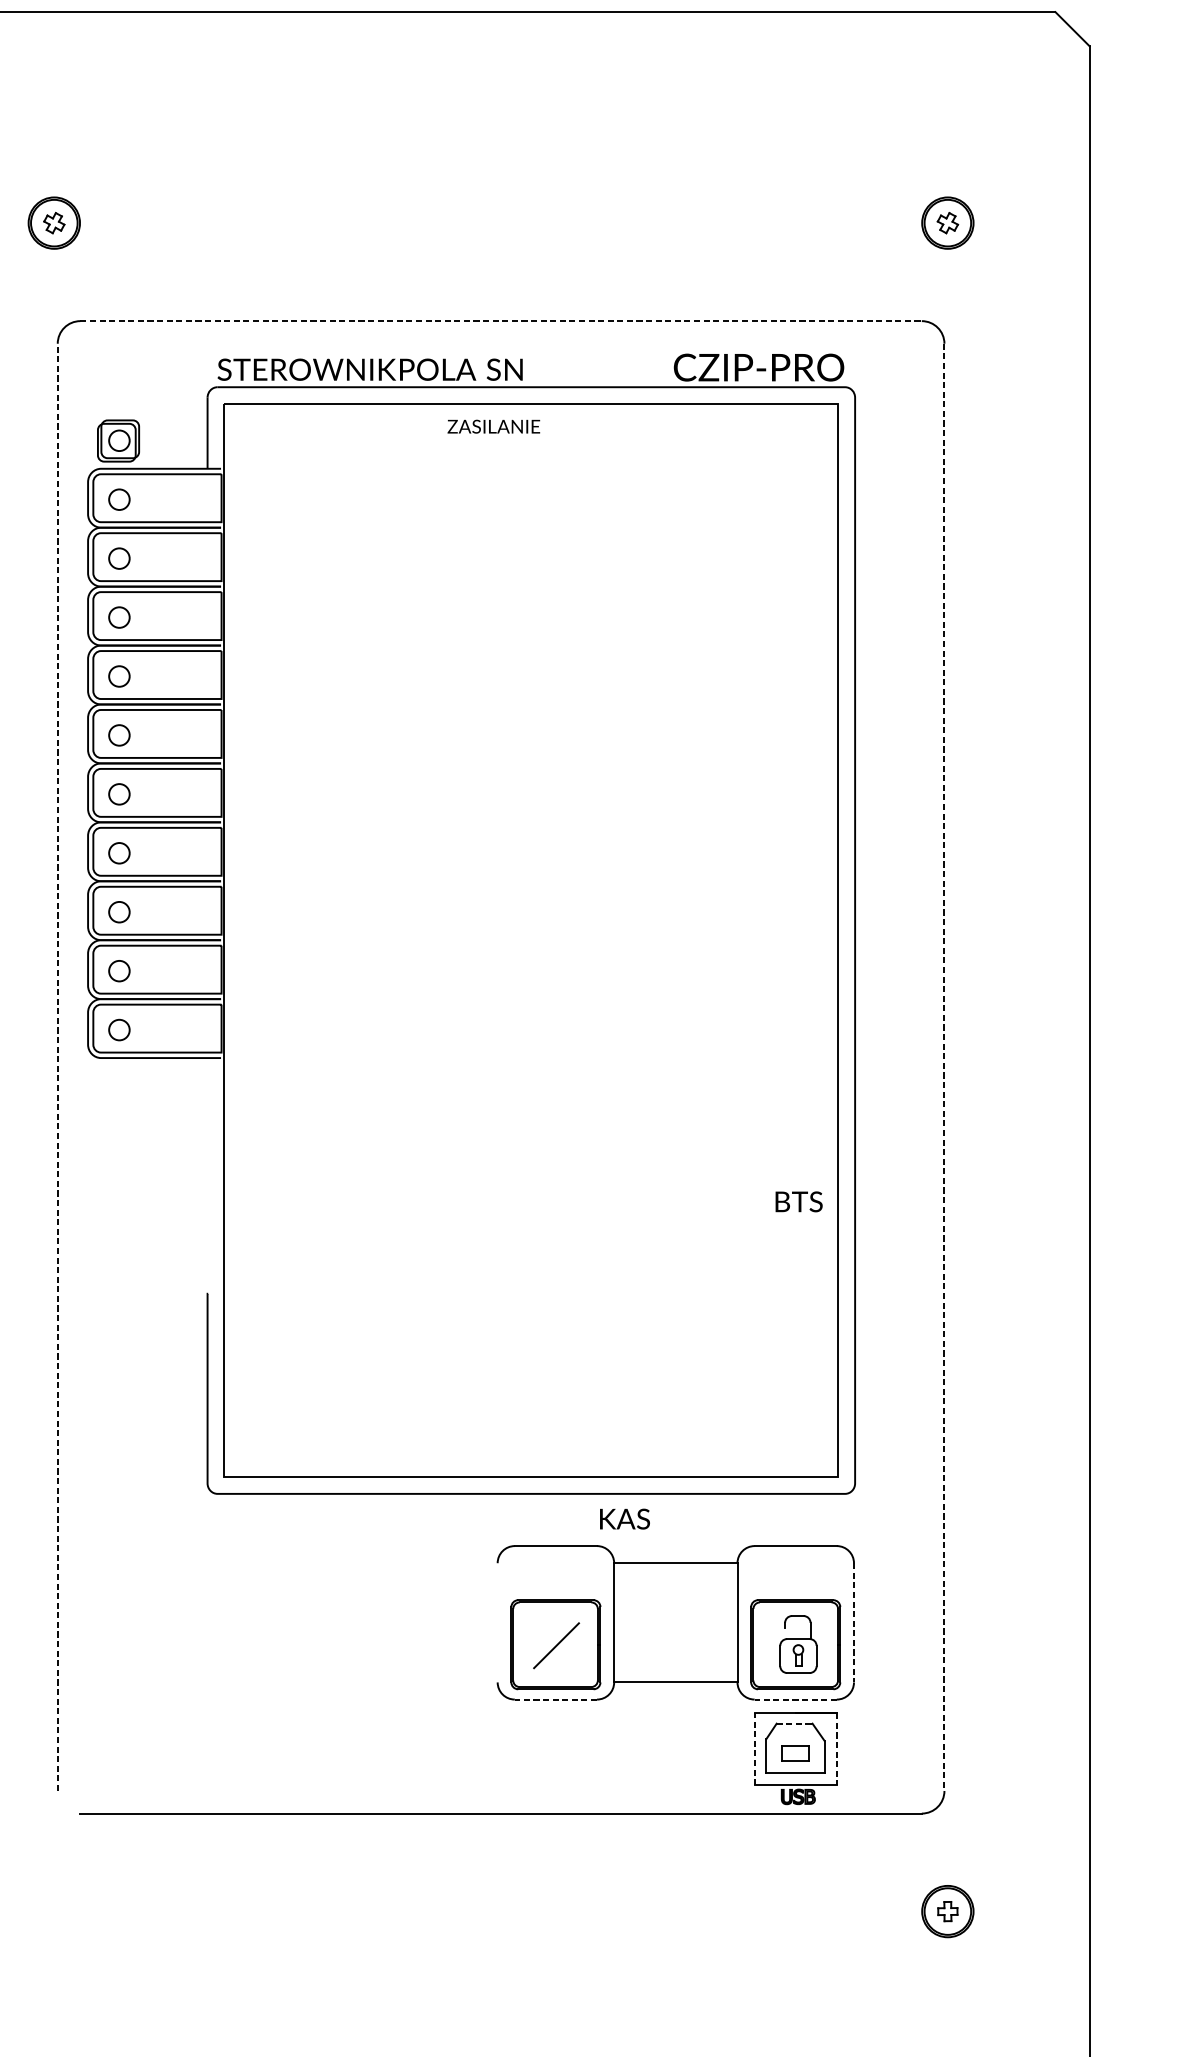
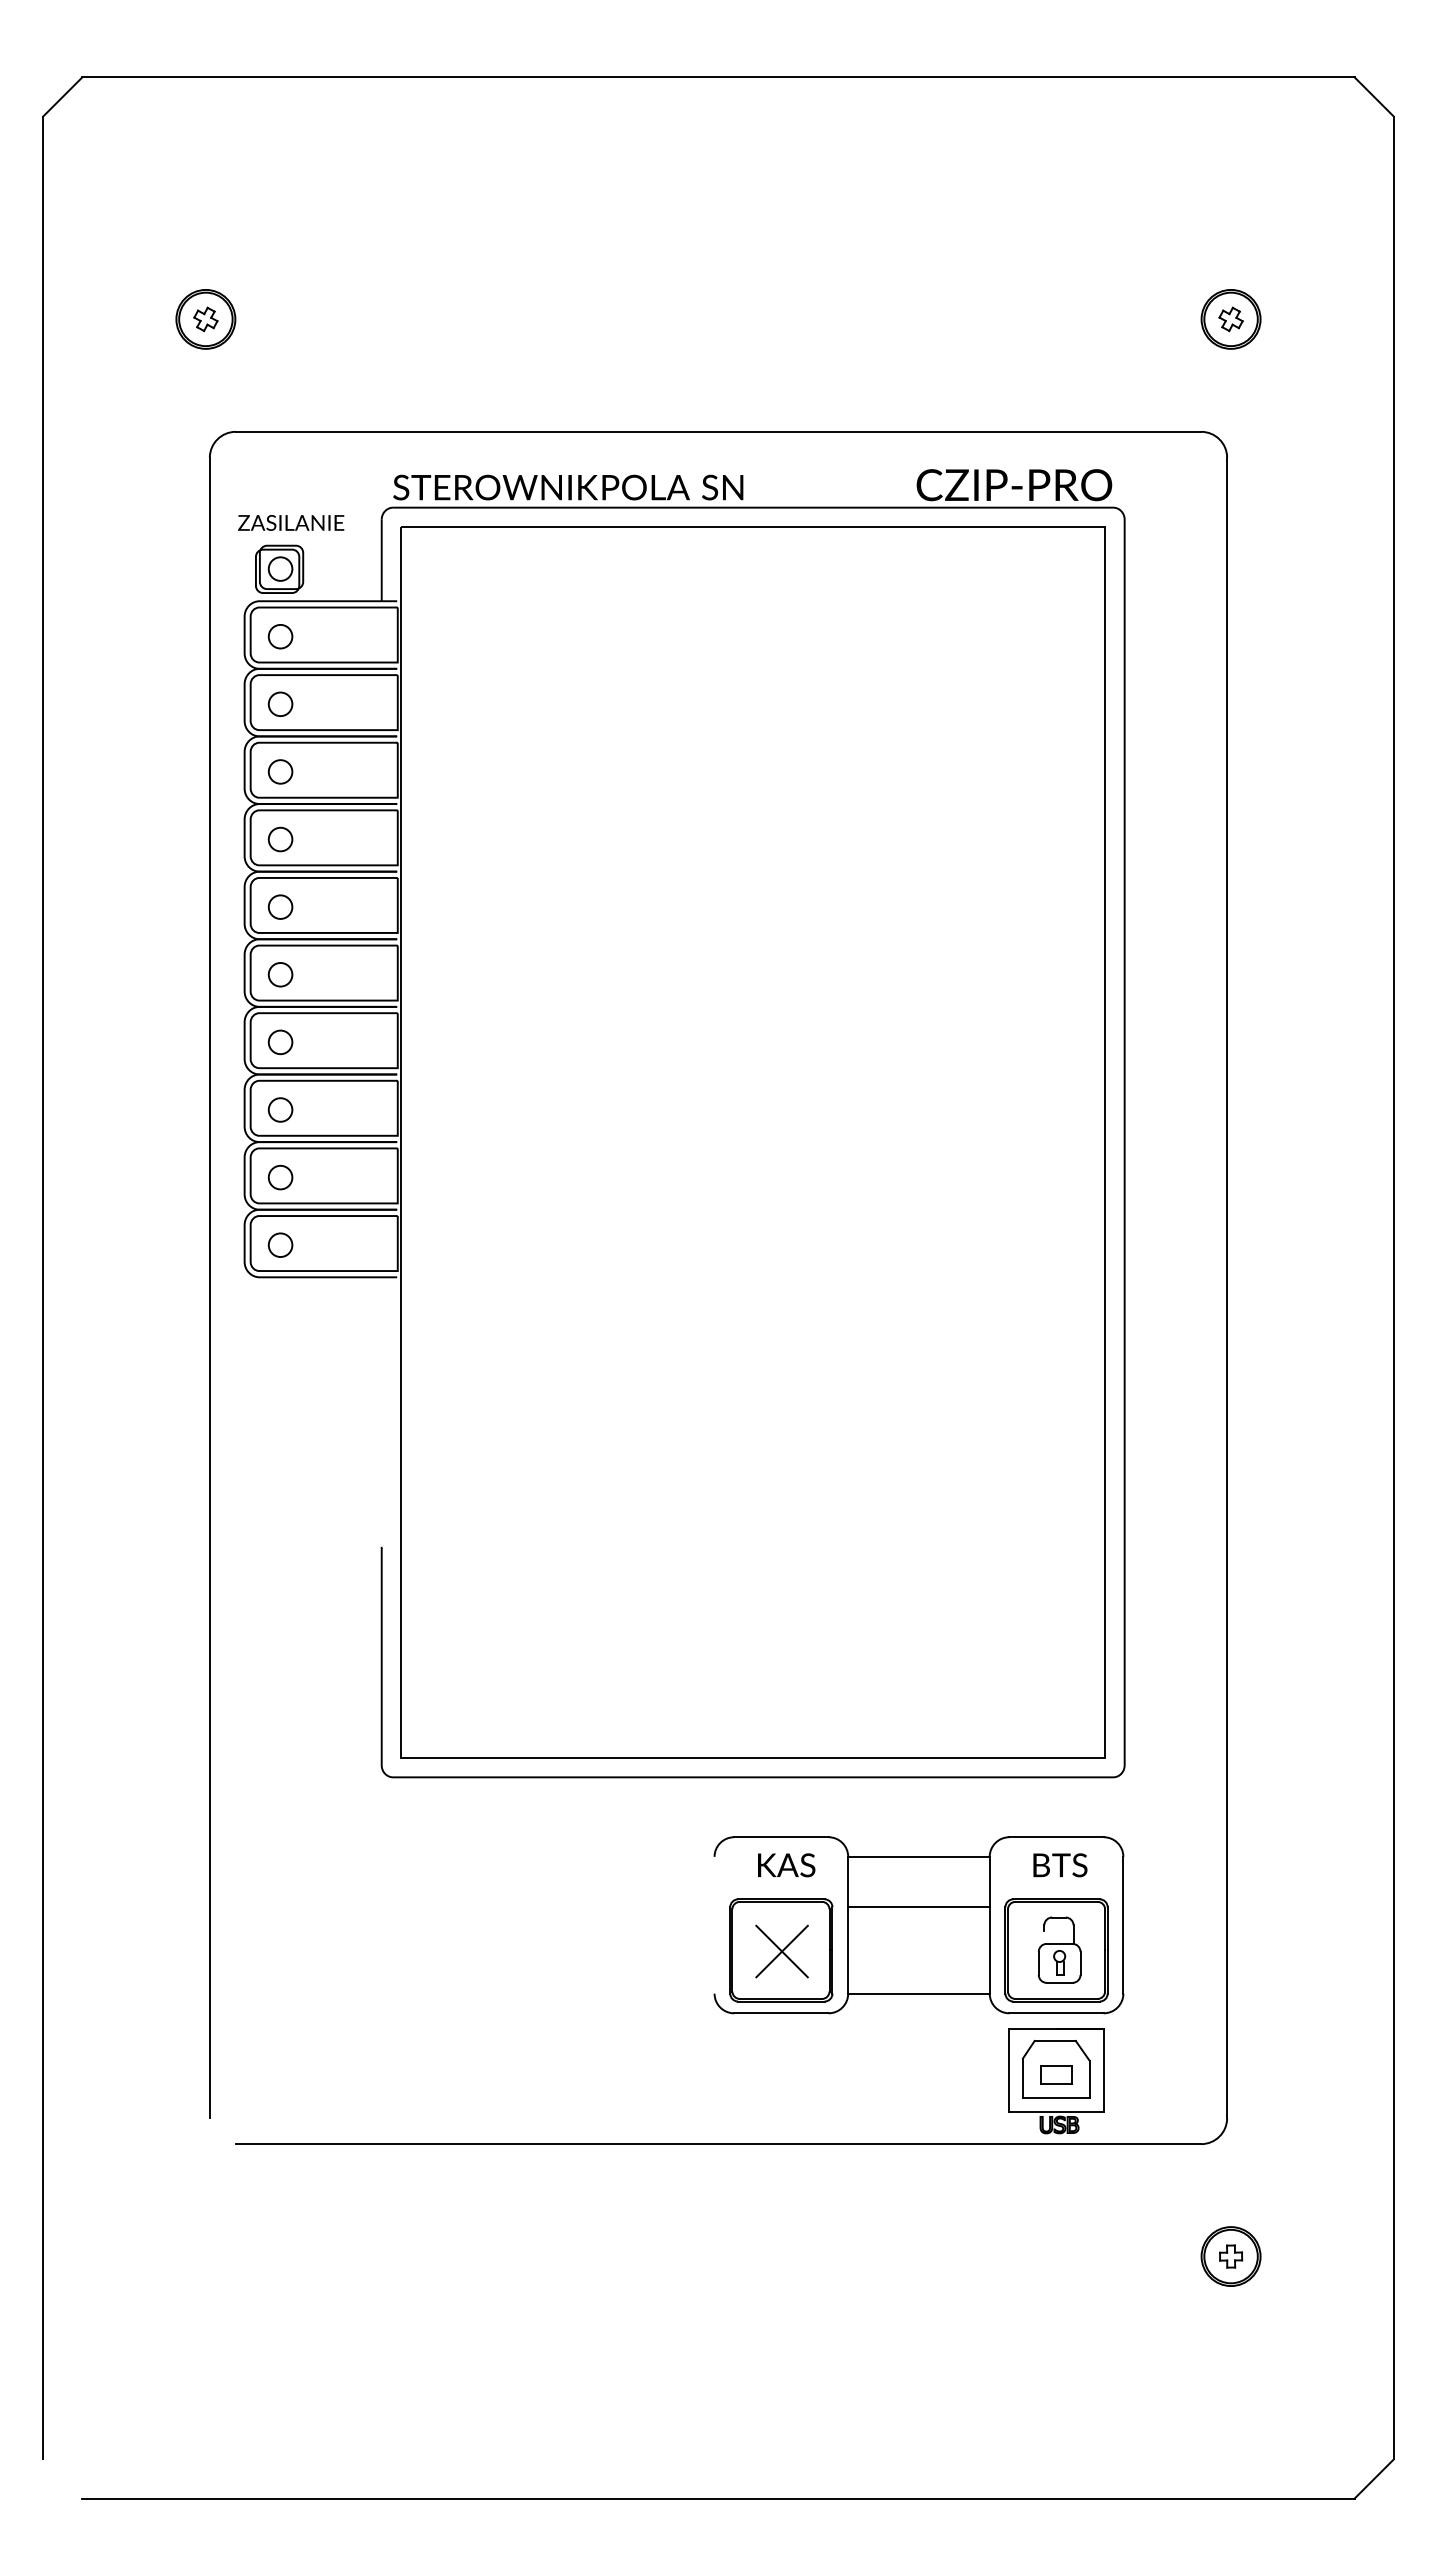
line: (501, 320) -> (718, 431), dashed -> solid
text: (494, 426) -> (291, 522), moved
line: (57, 1066) -> (209, 1287), dashed -> solid
line: (944, 1067) -> (1227, 1288), dashed -> solid
text: (799, 1202) -> (1060, 1865), moved
text: (624, 1519) -> (786, 1865), moved
line: (675, 1607) -> (918, 1907), added
line: (854, 1623) -> (1123, 1925), dashed -> solid
line: (556, 1645) -> (781, 1951), added
line: (555, 1699) -> (780, 2013), dashed -> solid
line: (795, 1699) -> (1056, 2013), dashed -> solid
line: (794, 1724) -> (1055, 2041), dashed -> solid
line: (754, 1748) -> (1009, 2069), dashed -> solid
line: (836, 1749) -> (1103, 2070), dashed -> solid

